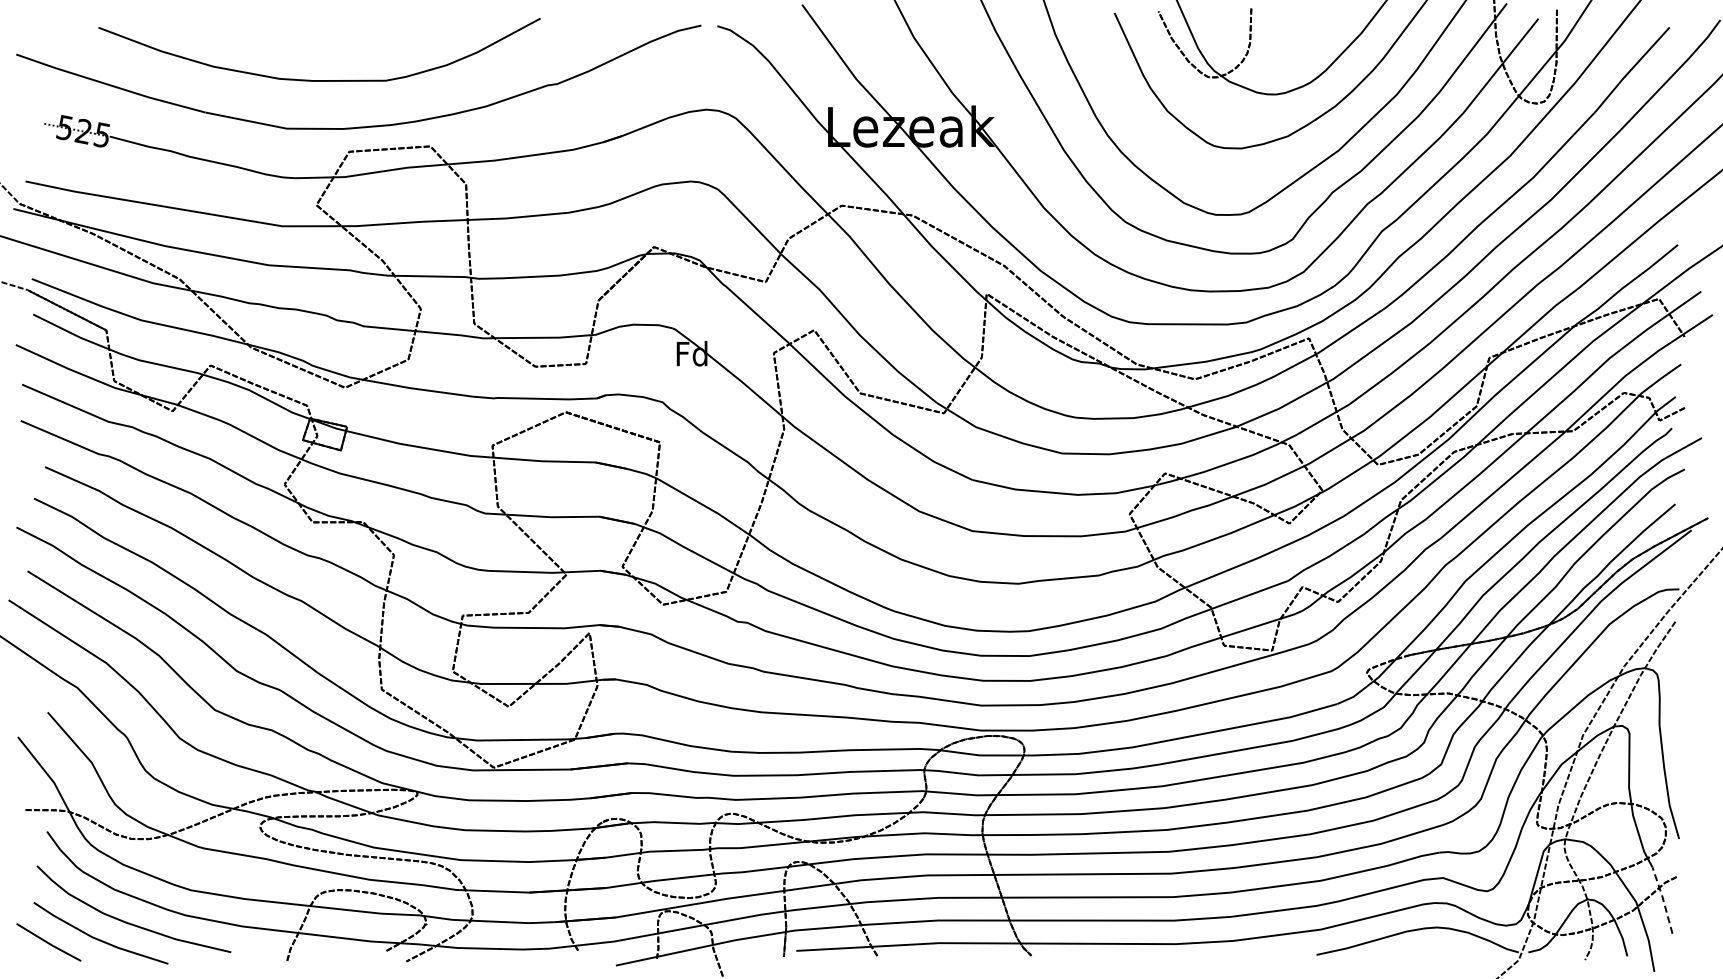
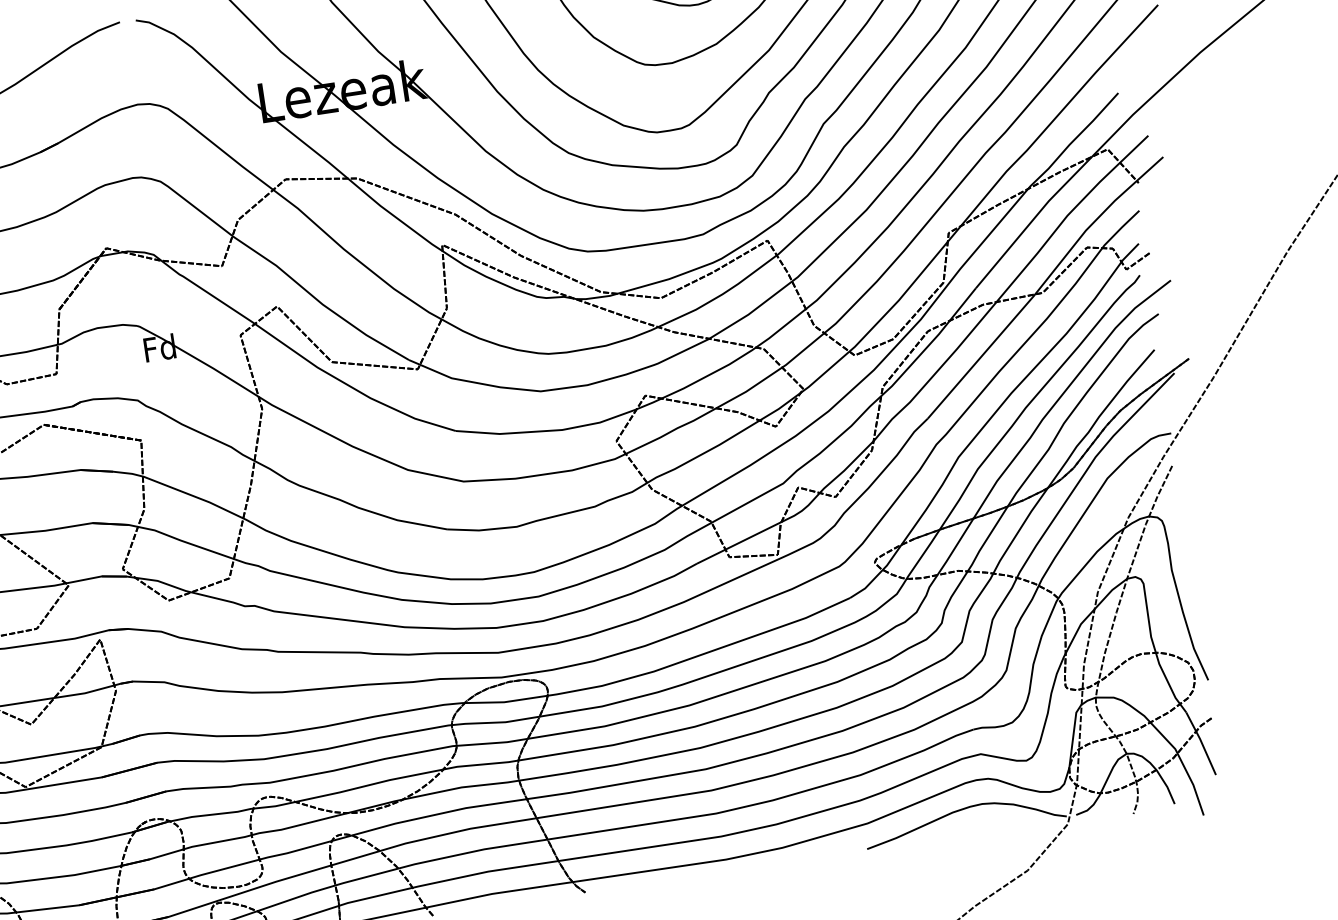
line: (1663, 899) -> (1201, 742), dashed -> solid

